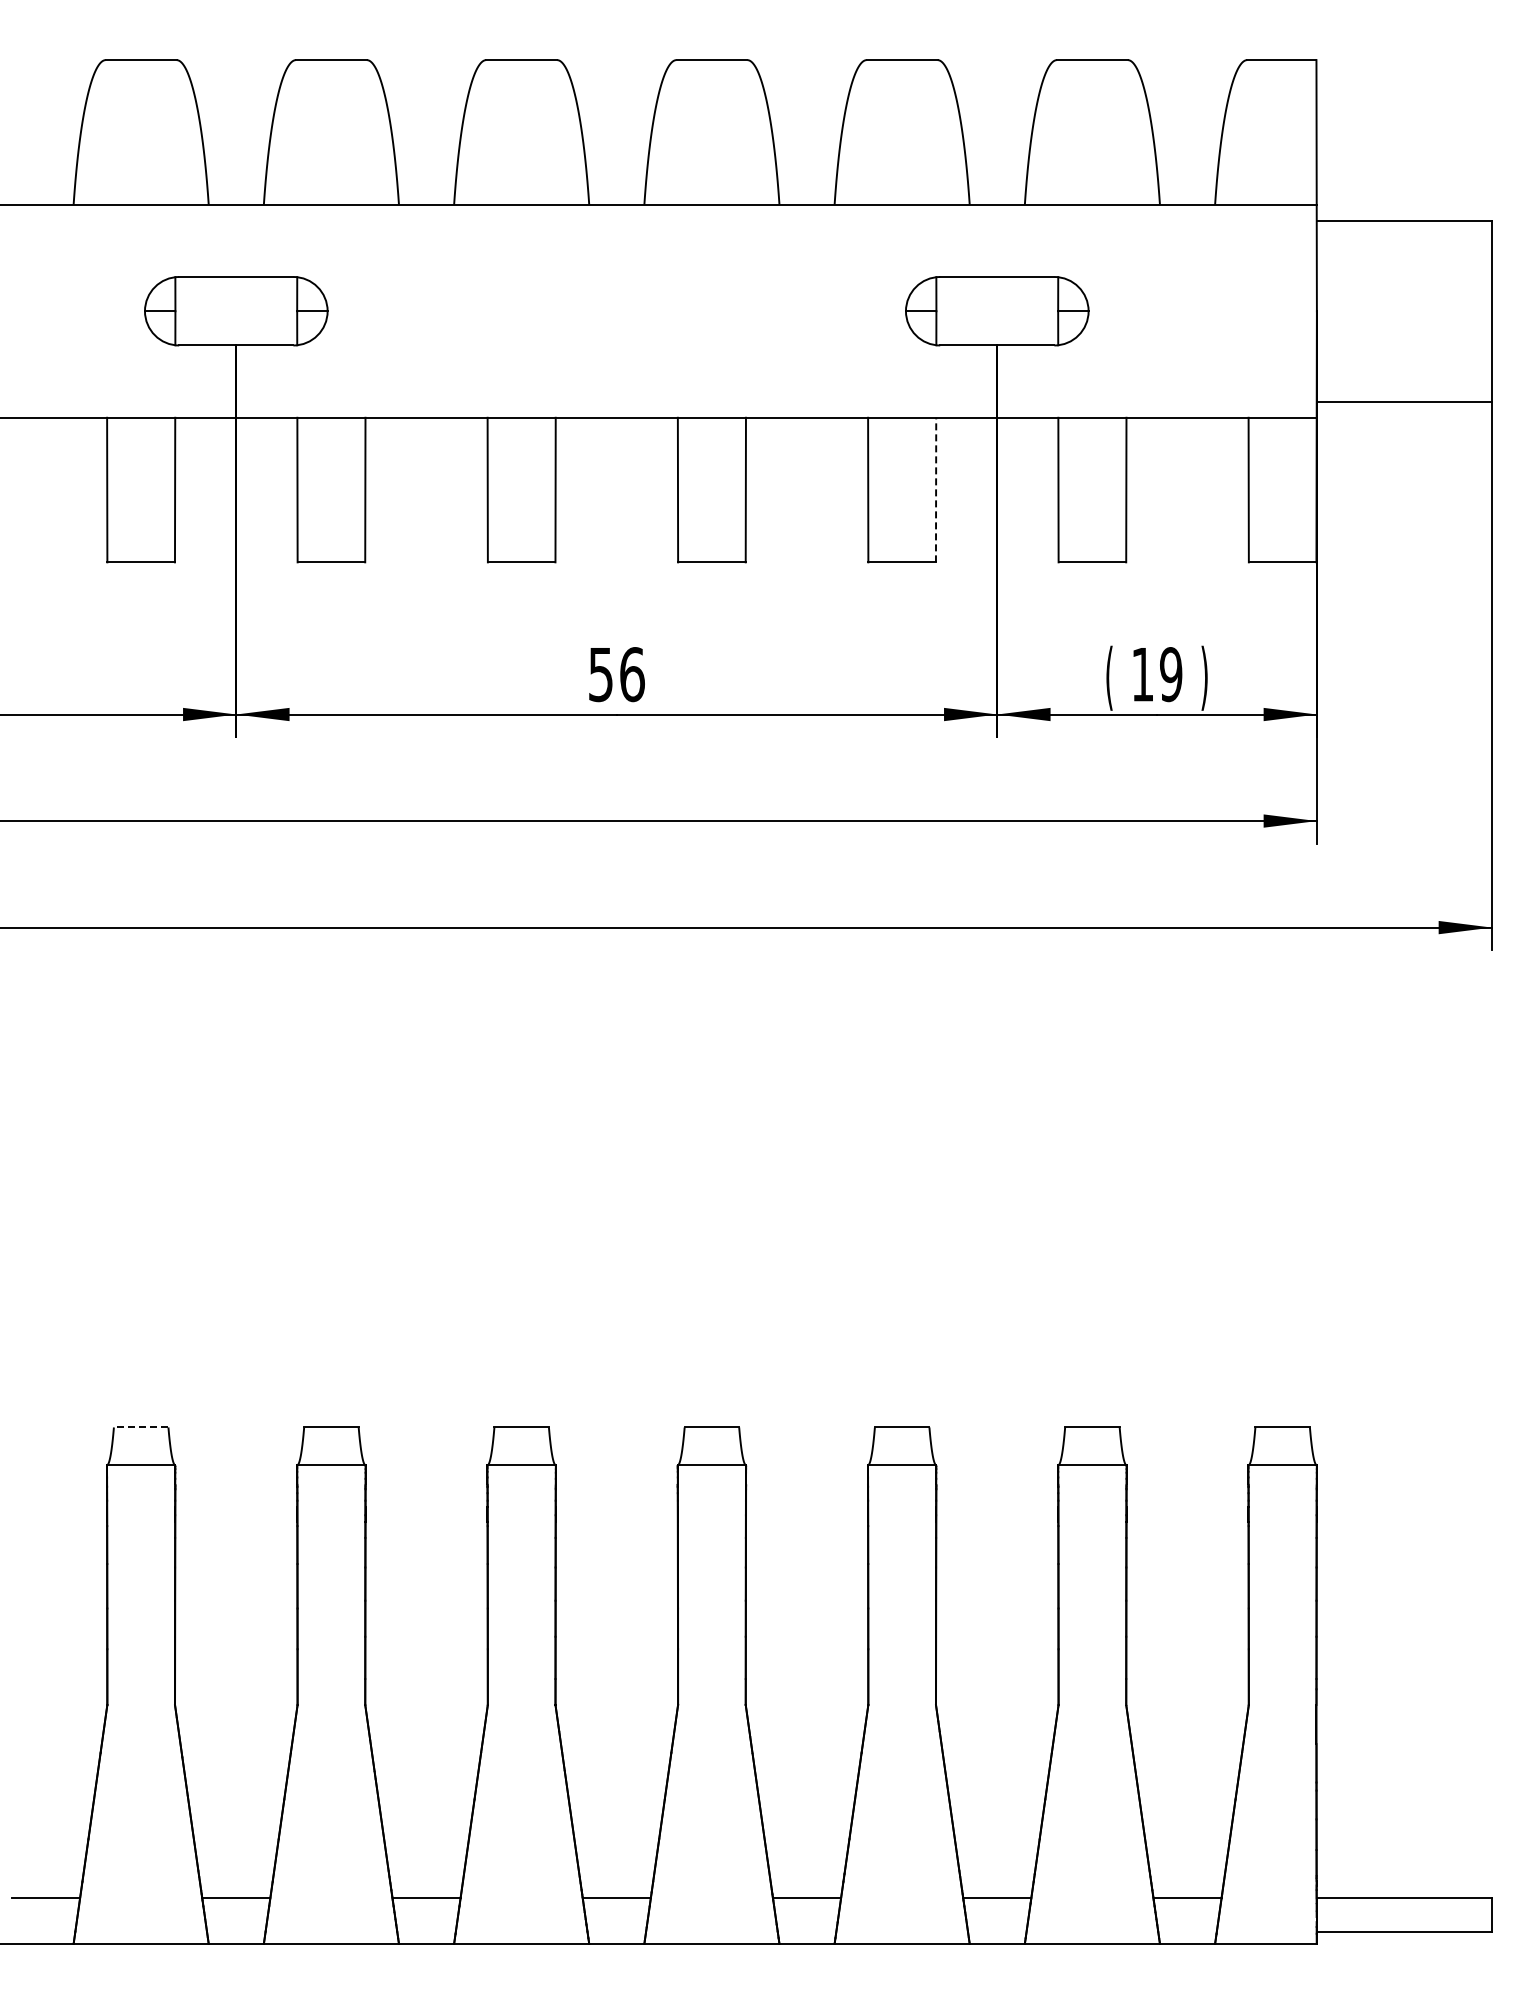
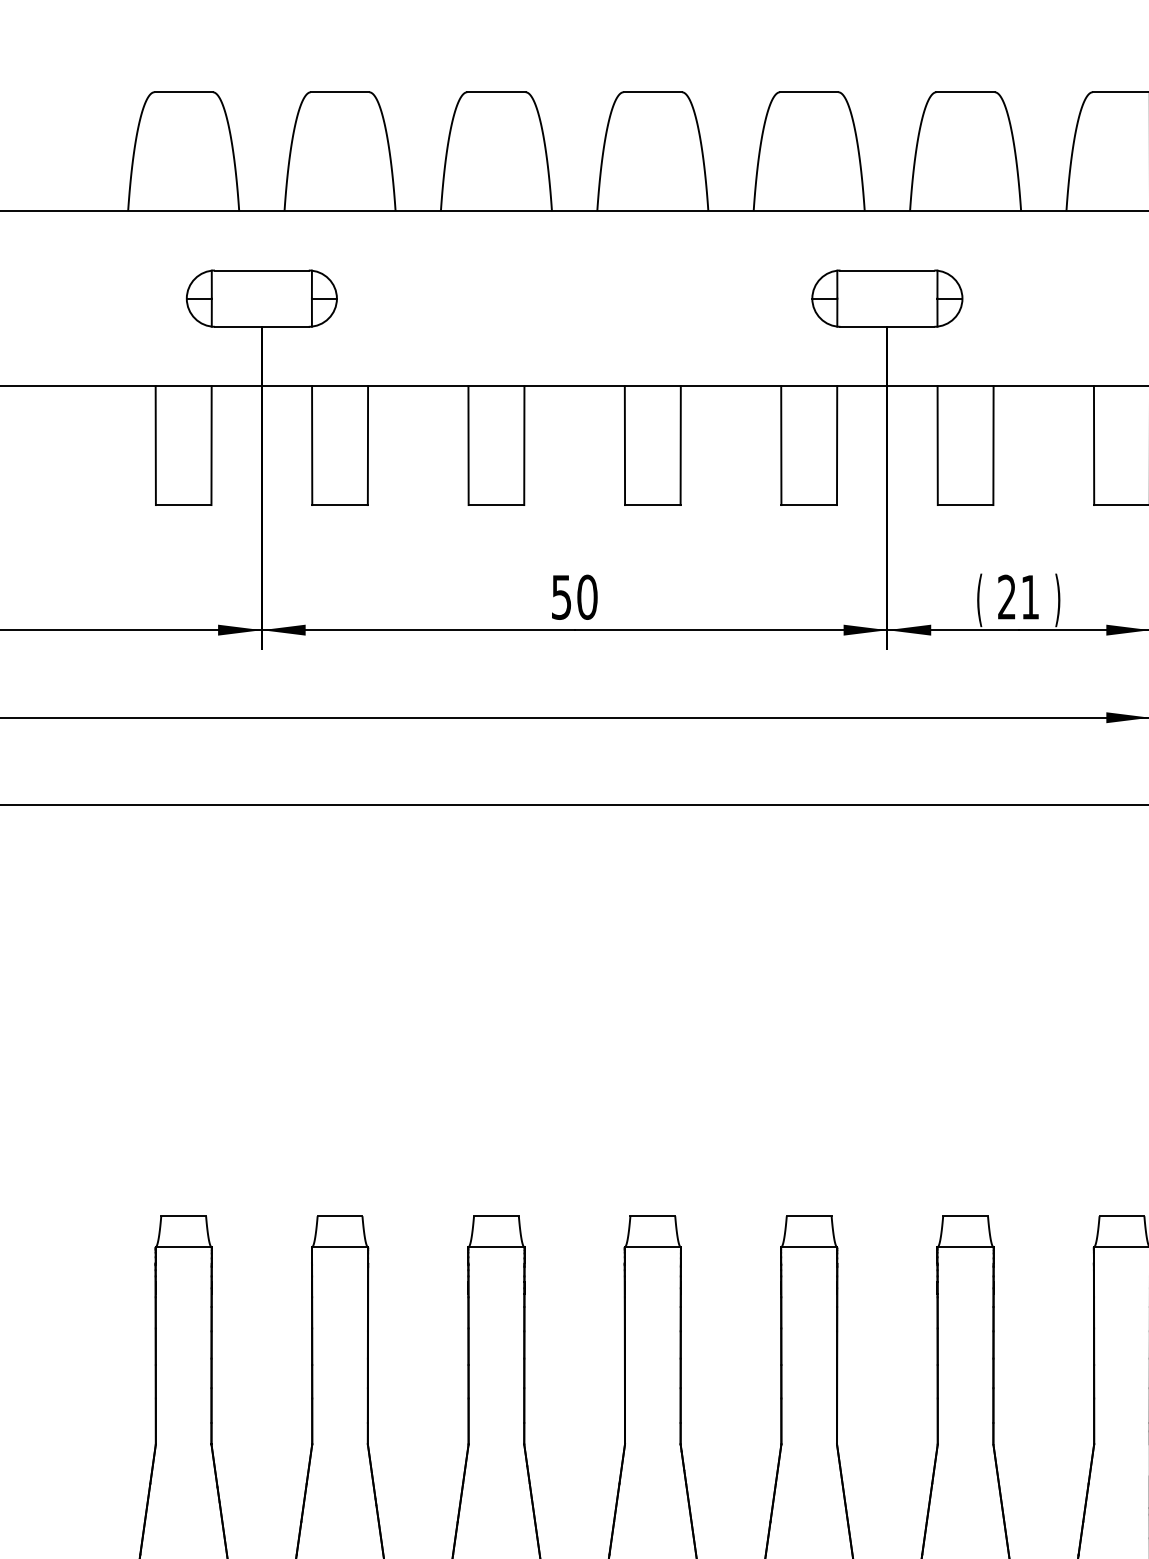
line: (936, 489) -> (837, 445), dashed -> solid
text: (632, 674) -> (587, 597), 56 -> 50
text: (1157, 674) -> (1019, 597), 19 -> 21
line: (140, 1427) -> (183, 1216), dashed -> solid

